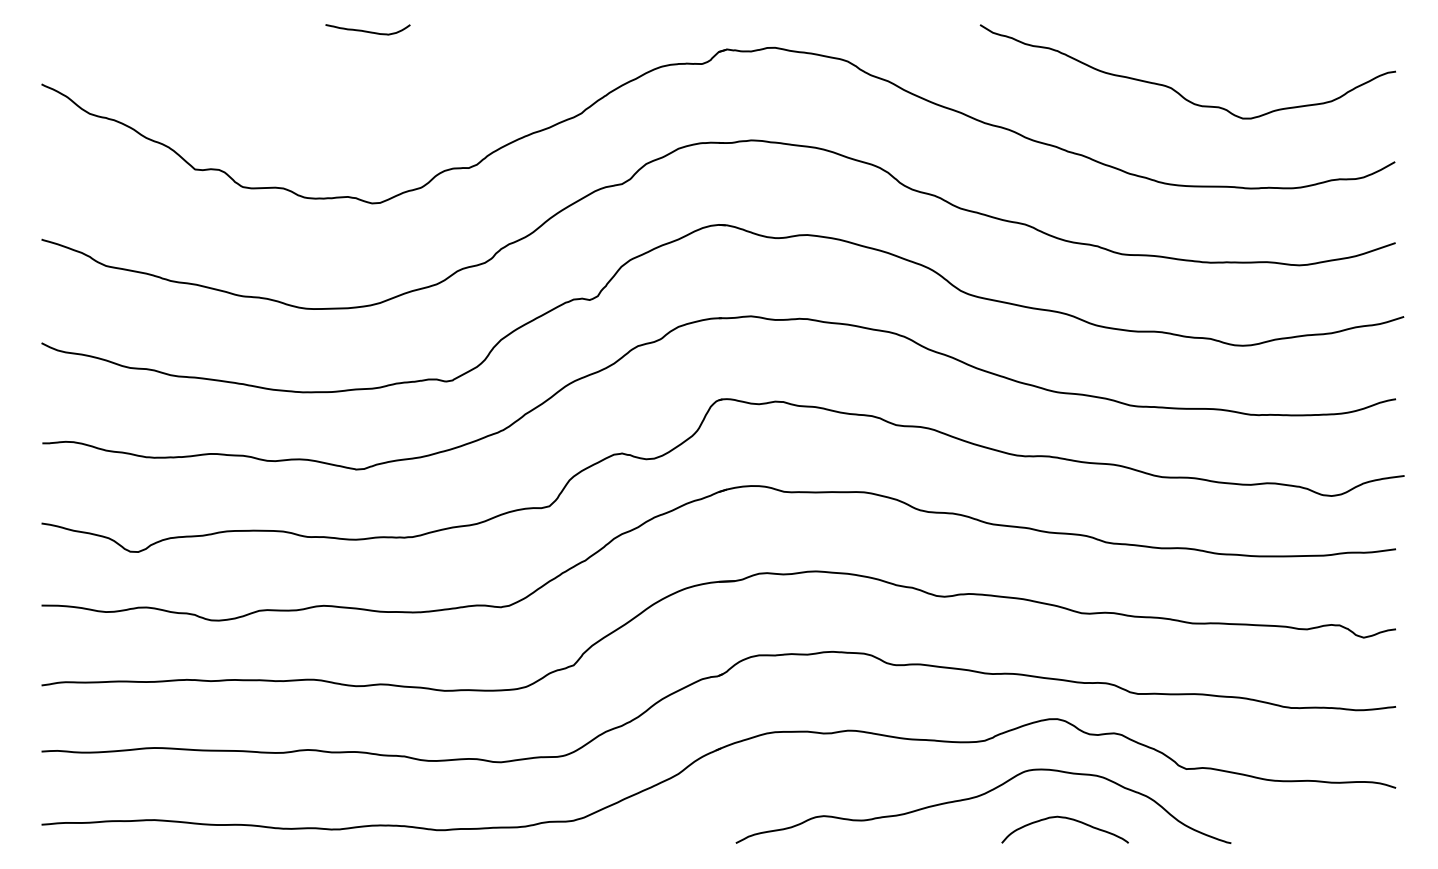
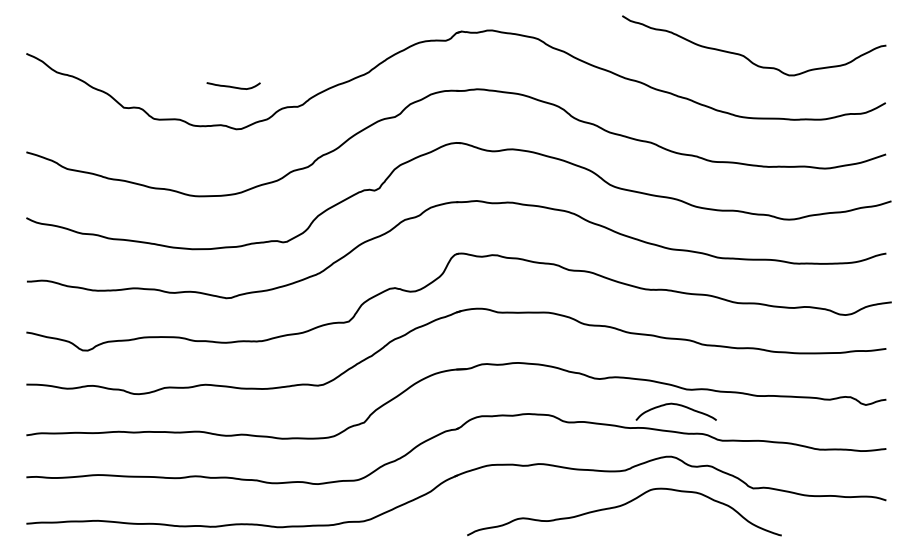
curve: (367, 30) -> (233, 86), moved
curve: (1063, 819) -> (675, 405), moved

